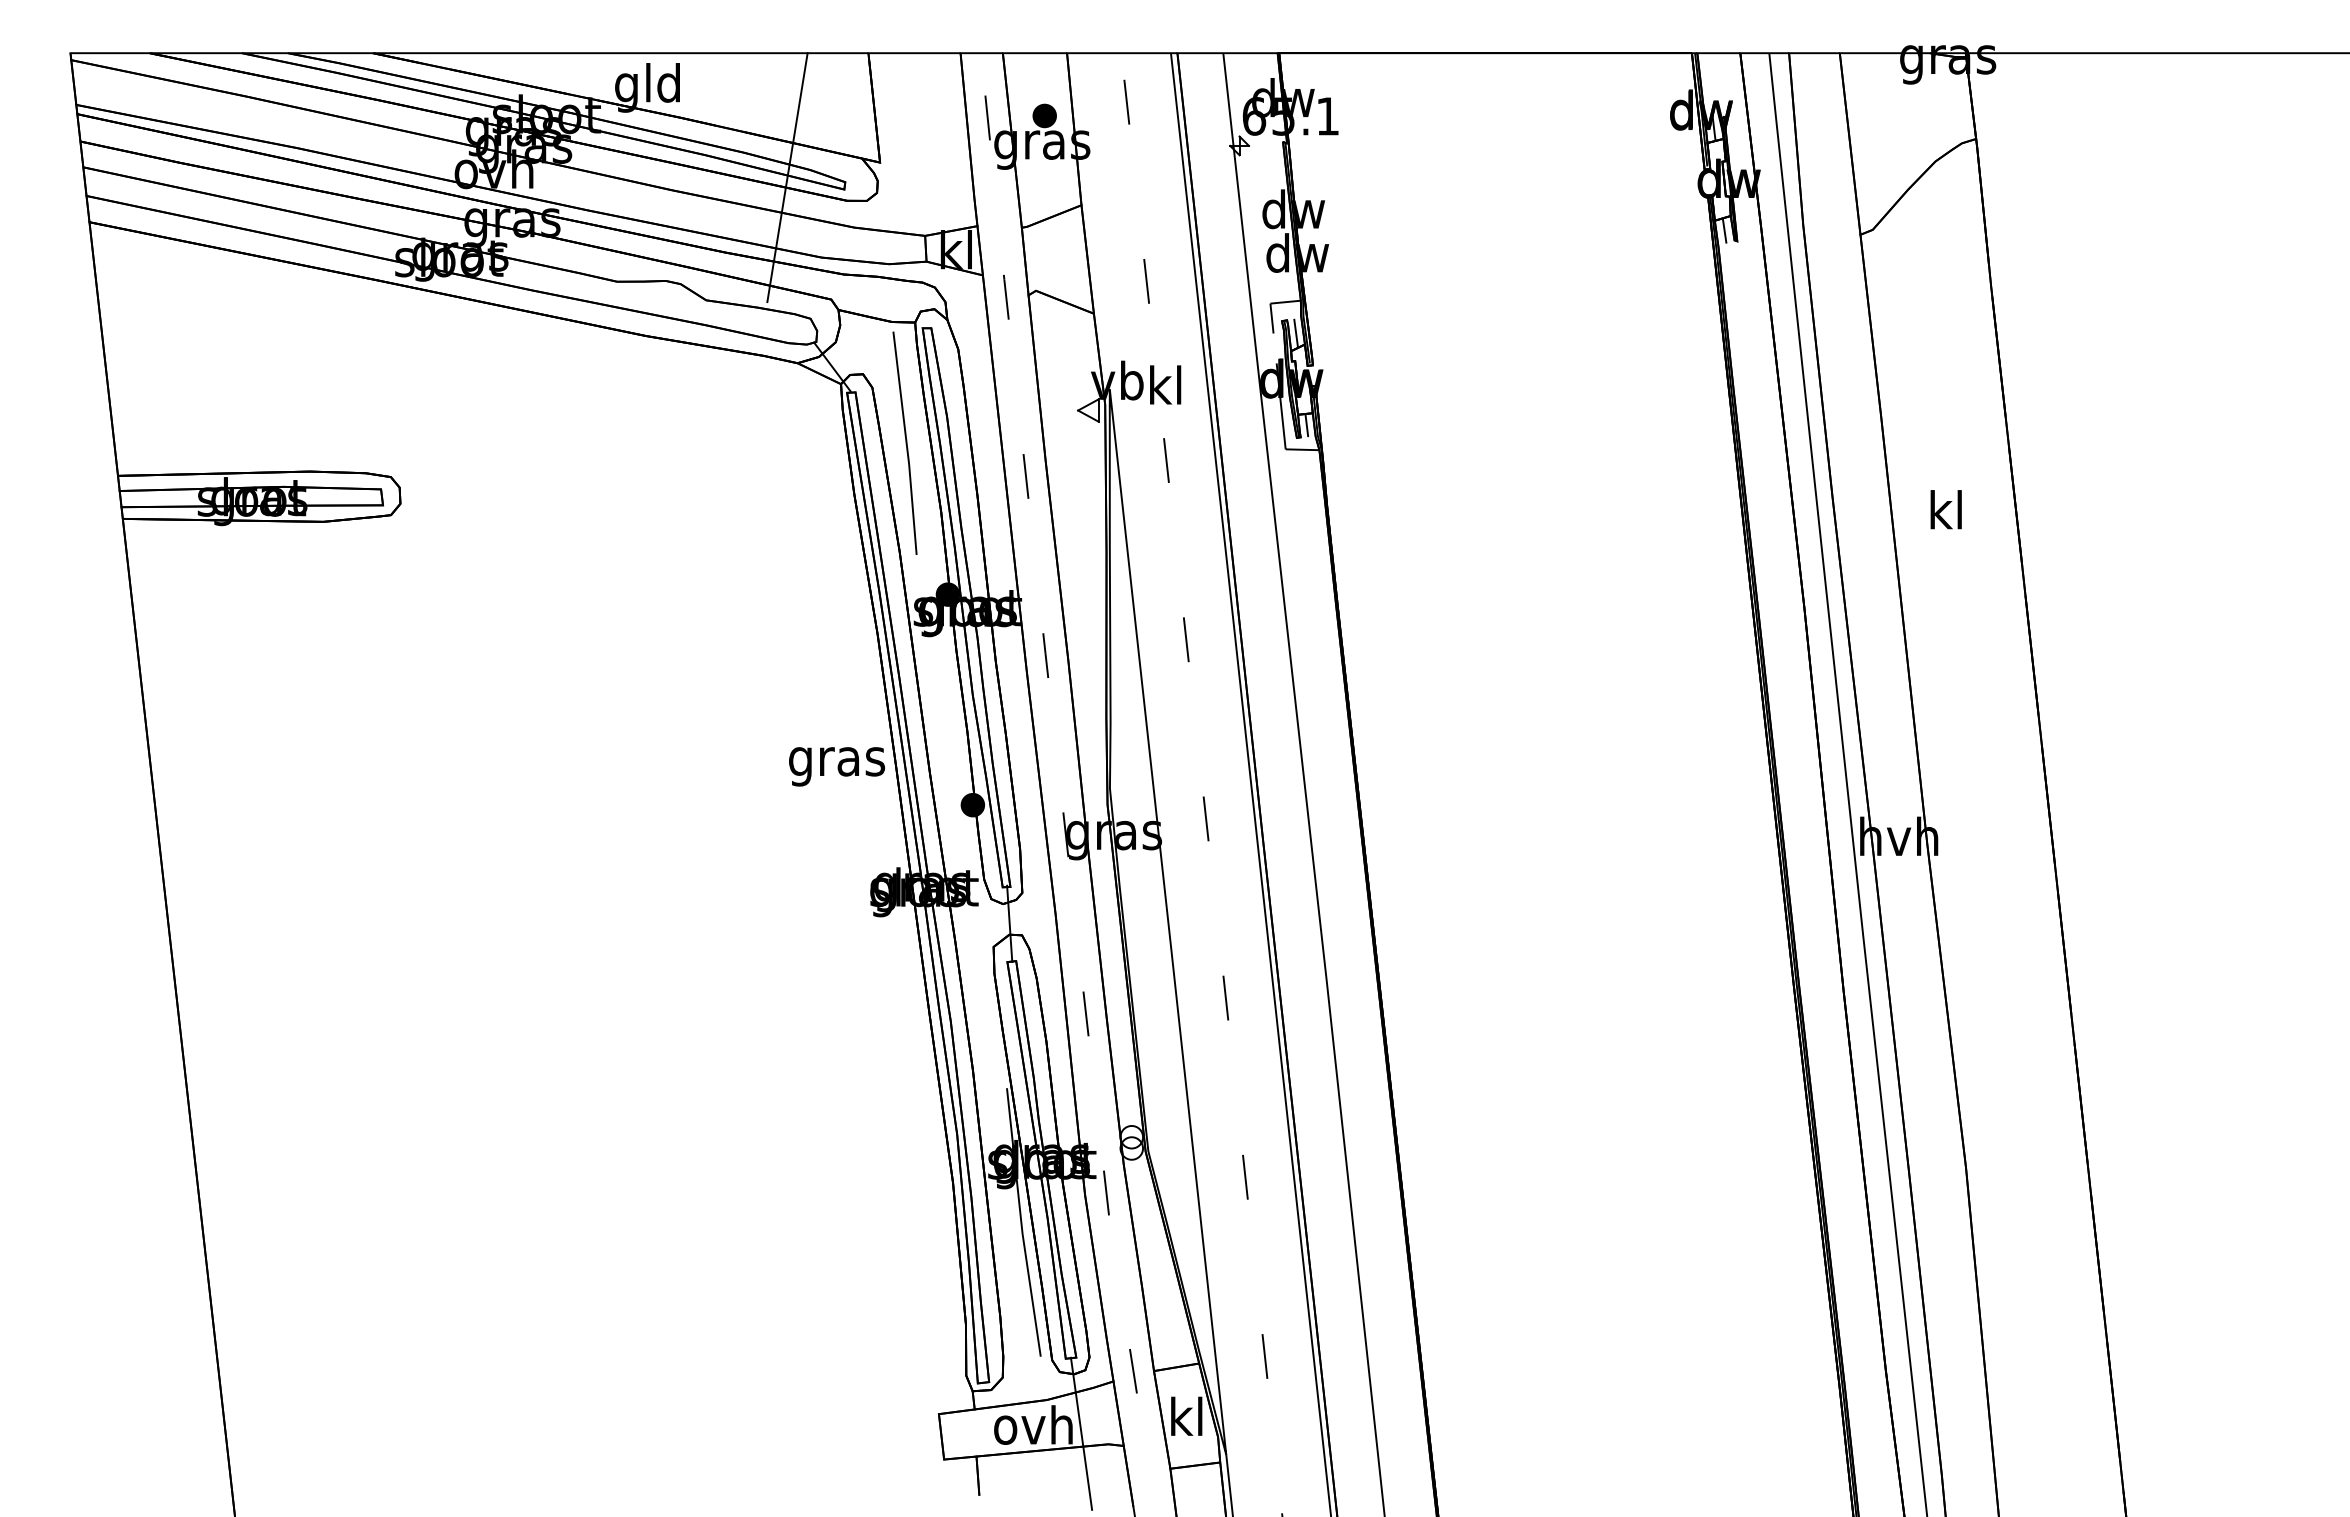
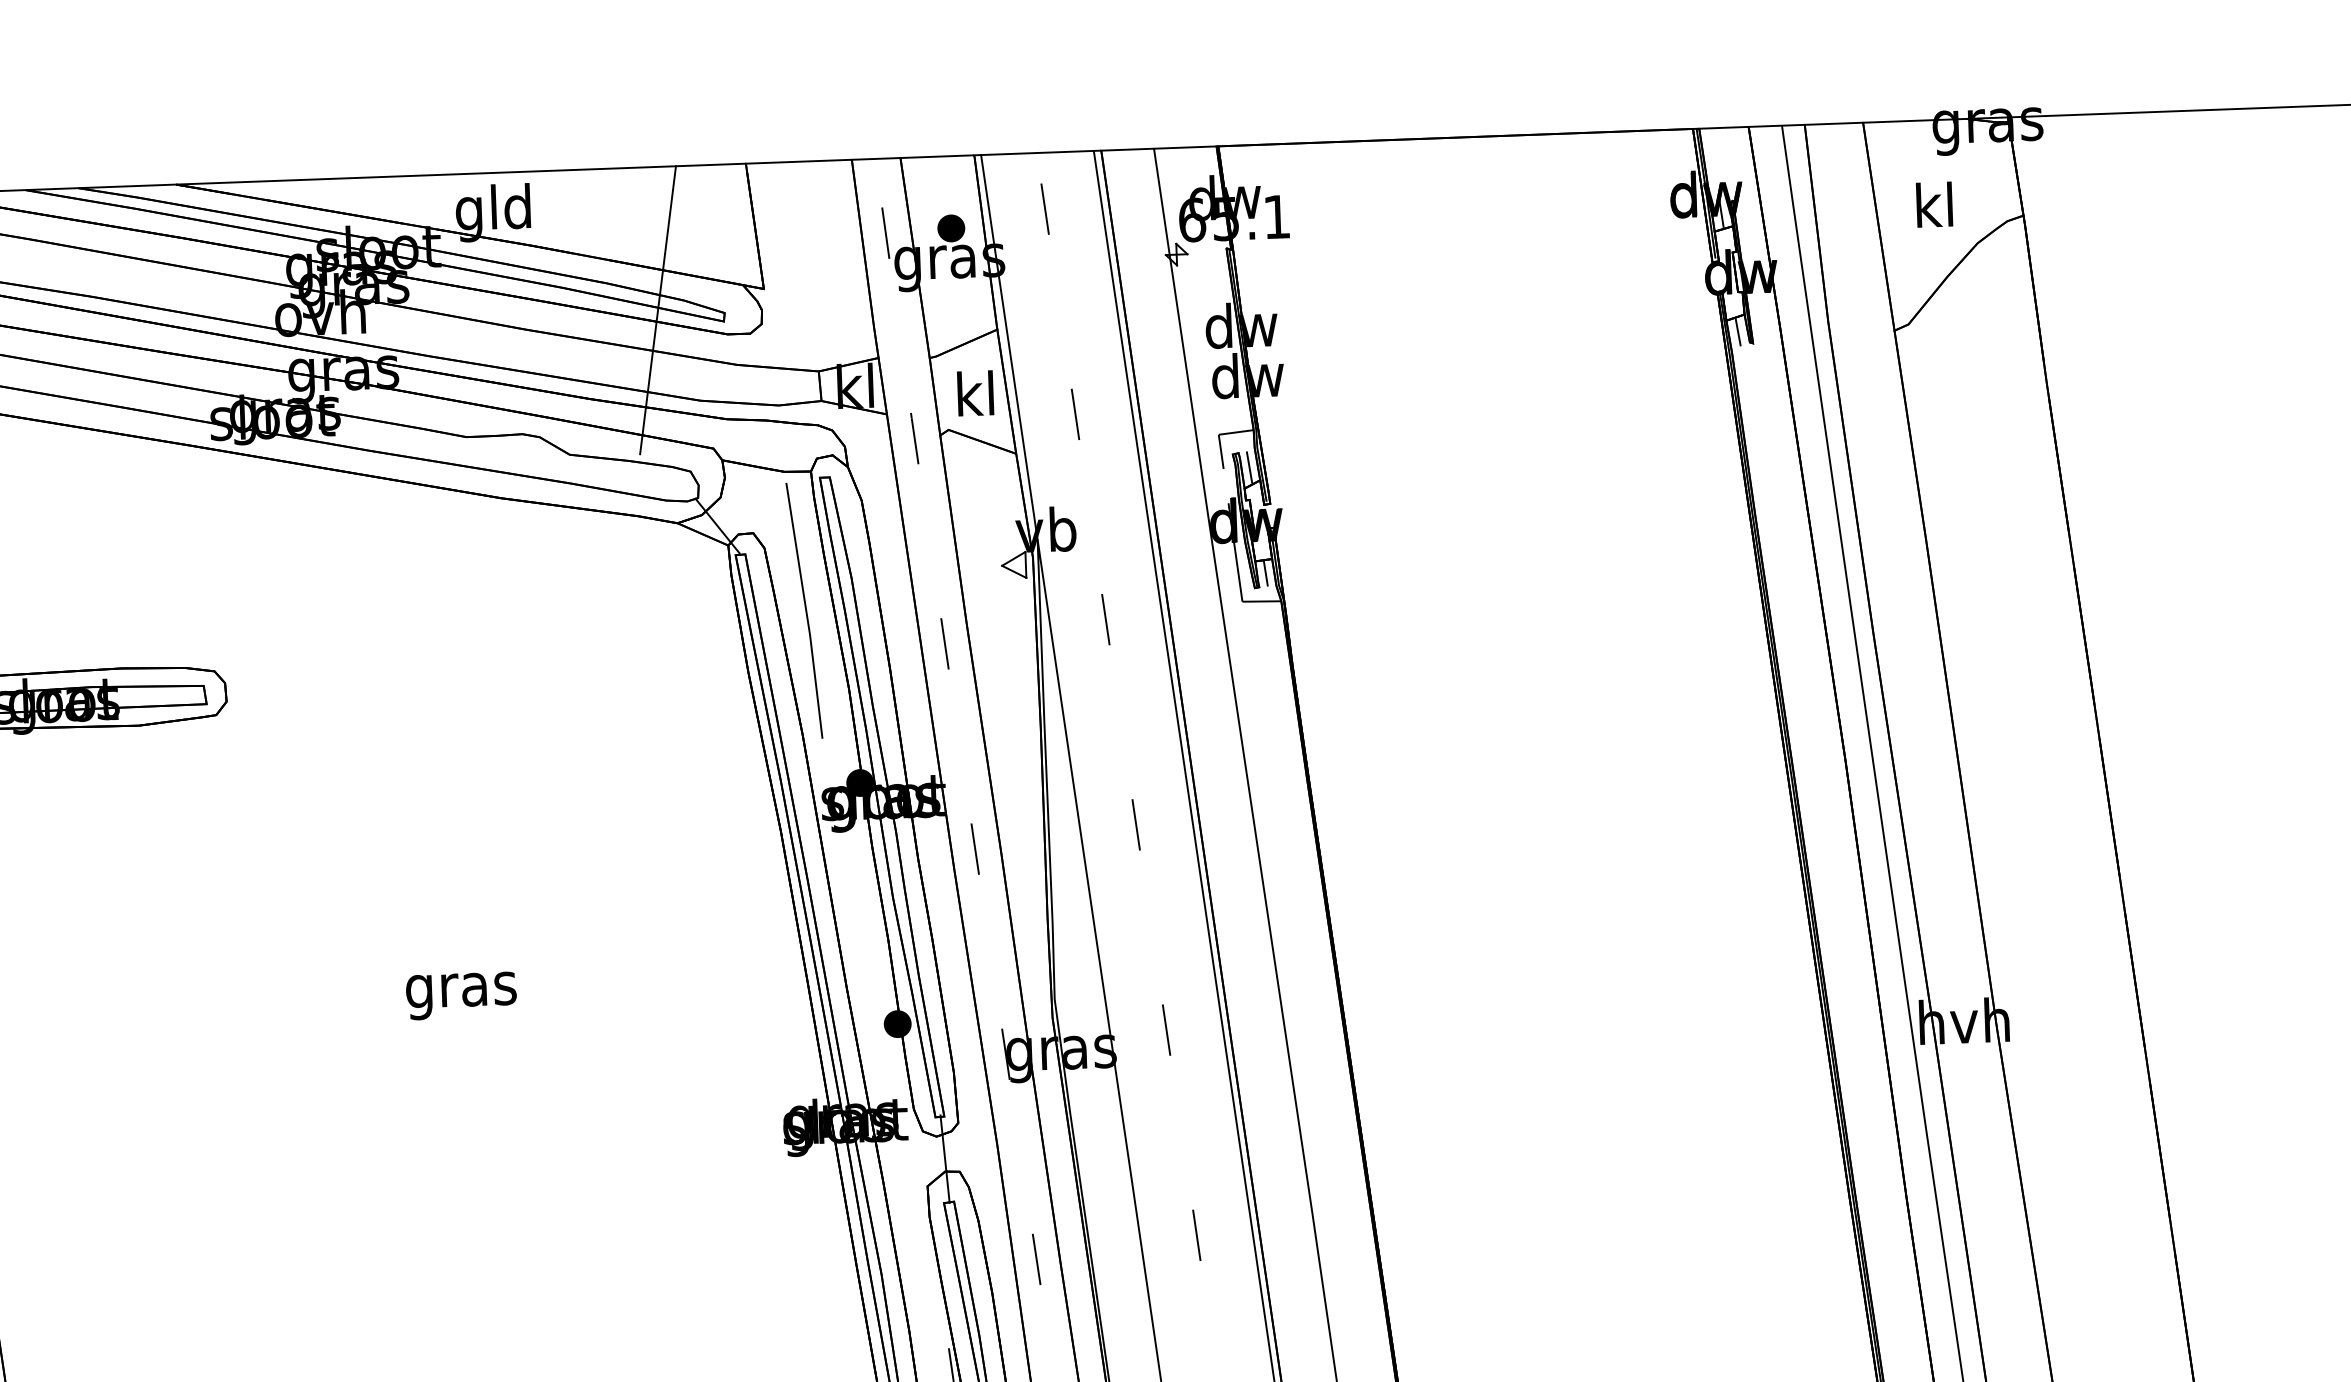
line: (1090, 220) -> (1008, 346), added
text: (1165, 384) -> (975, 392), moved
text: (1945, 509) -> (1933, 204), moved
text: (837, 766) -> (462, 995), moved

